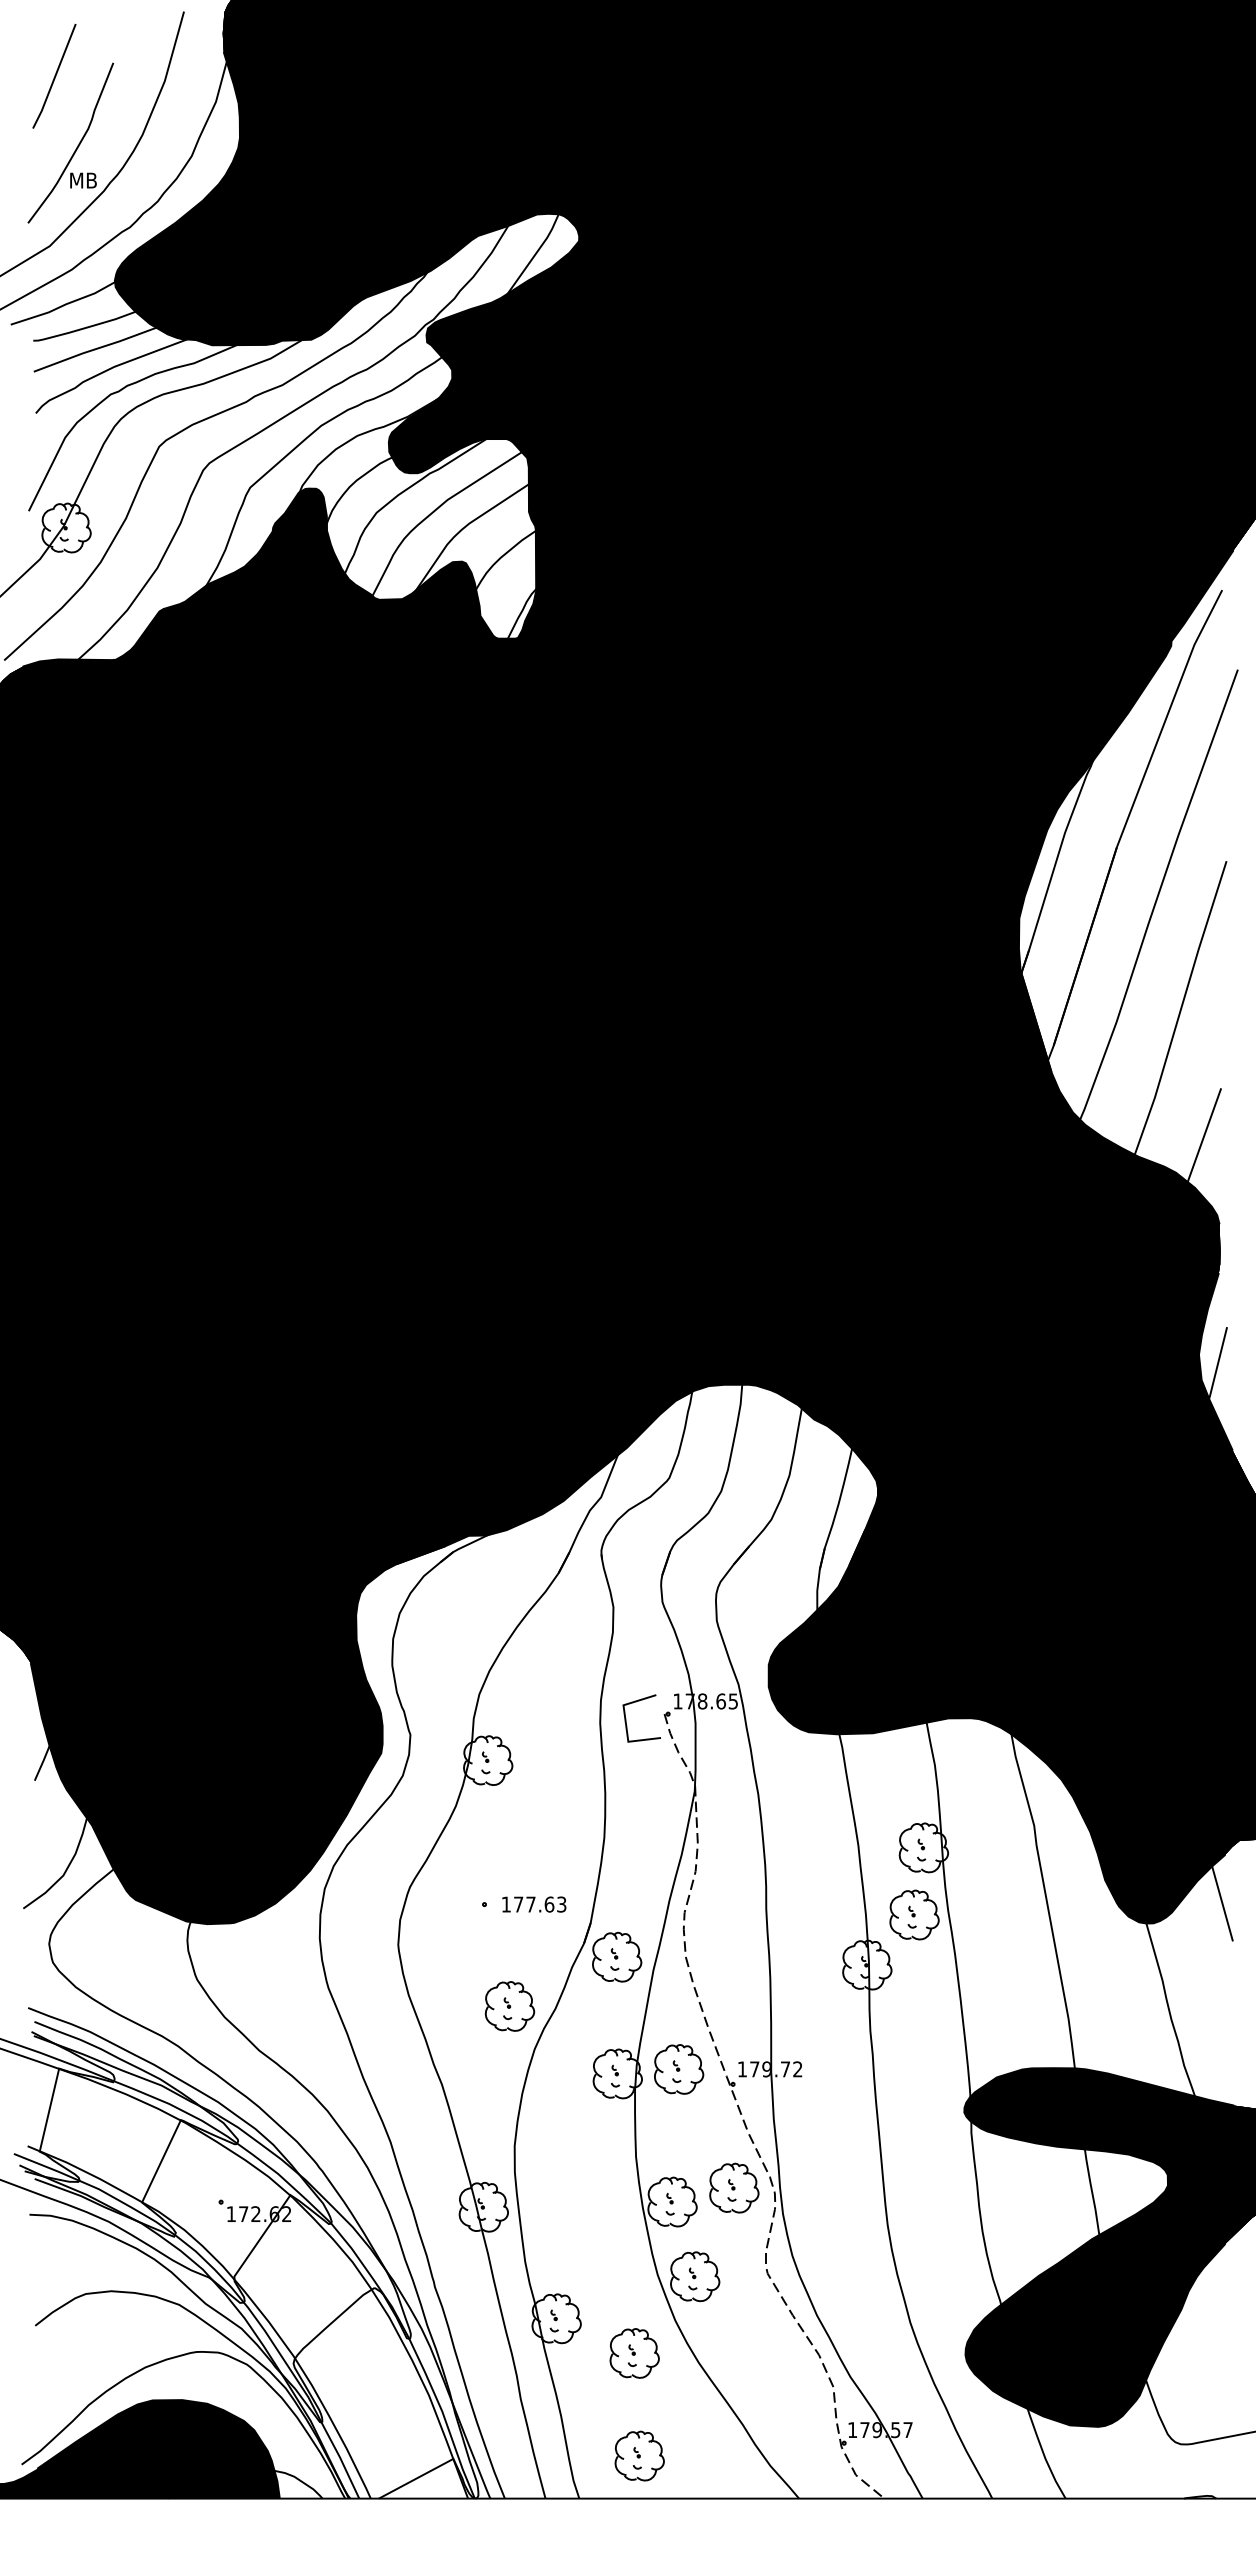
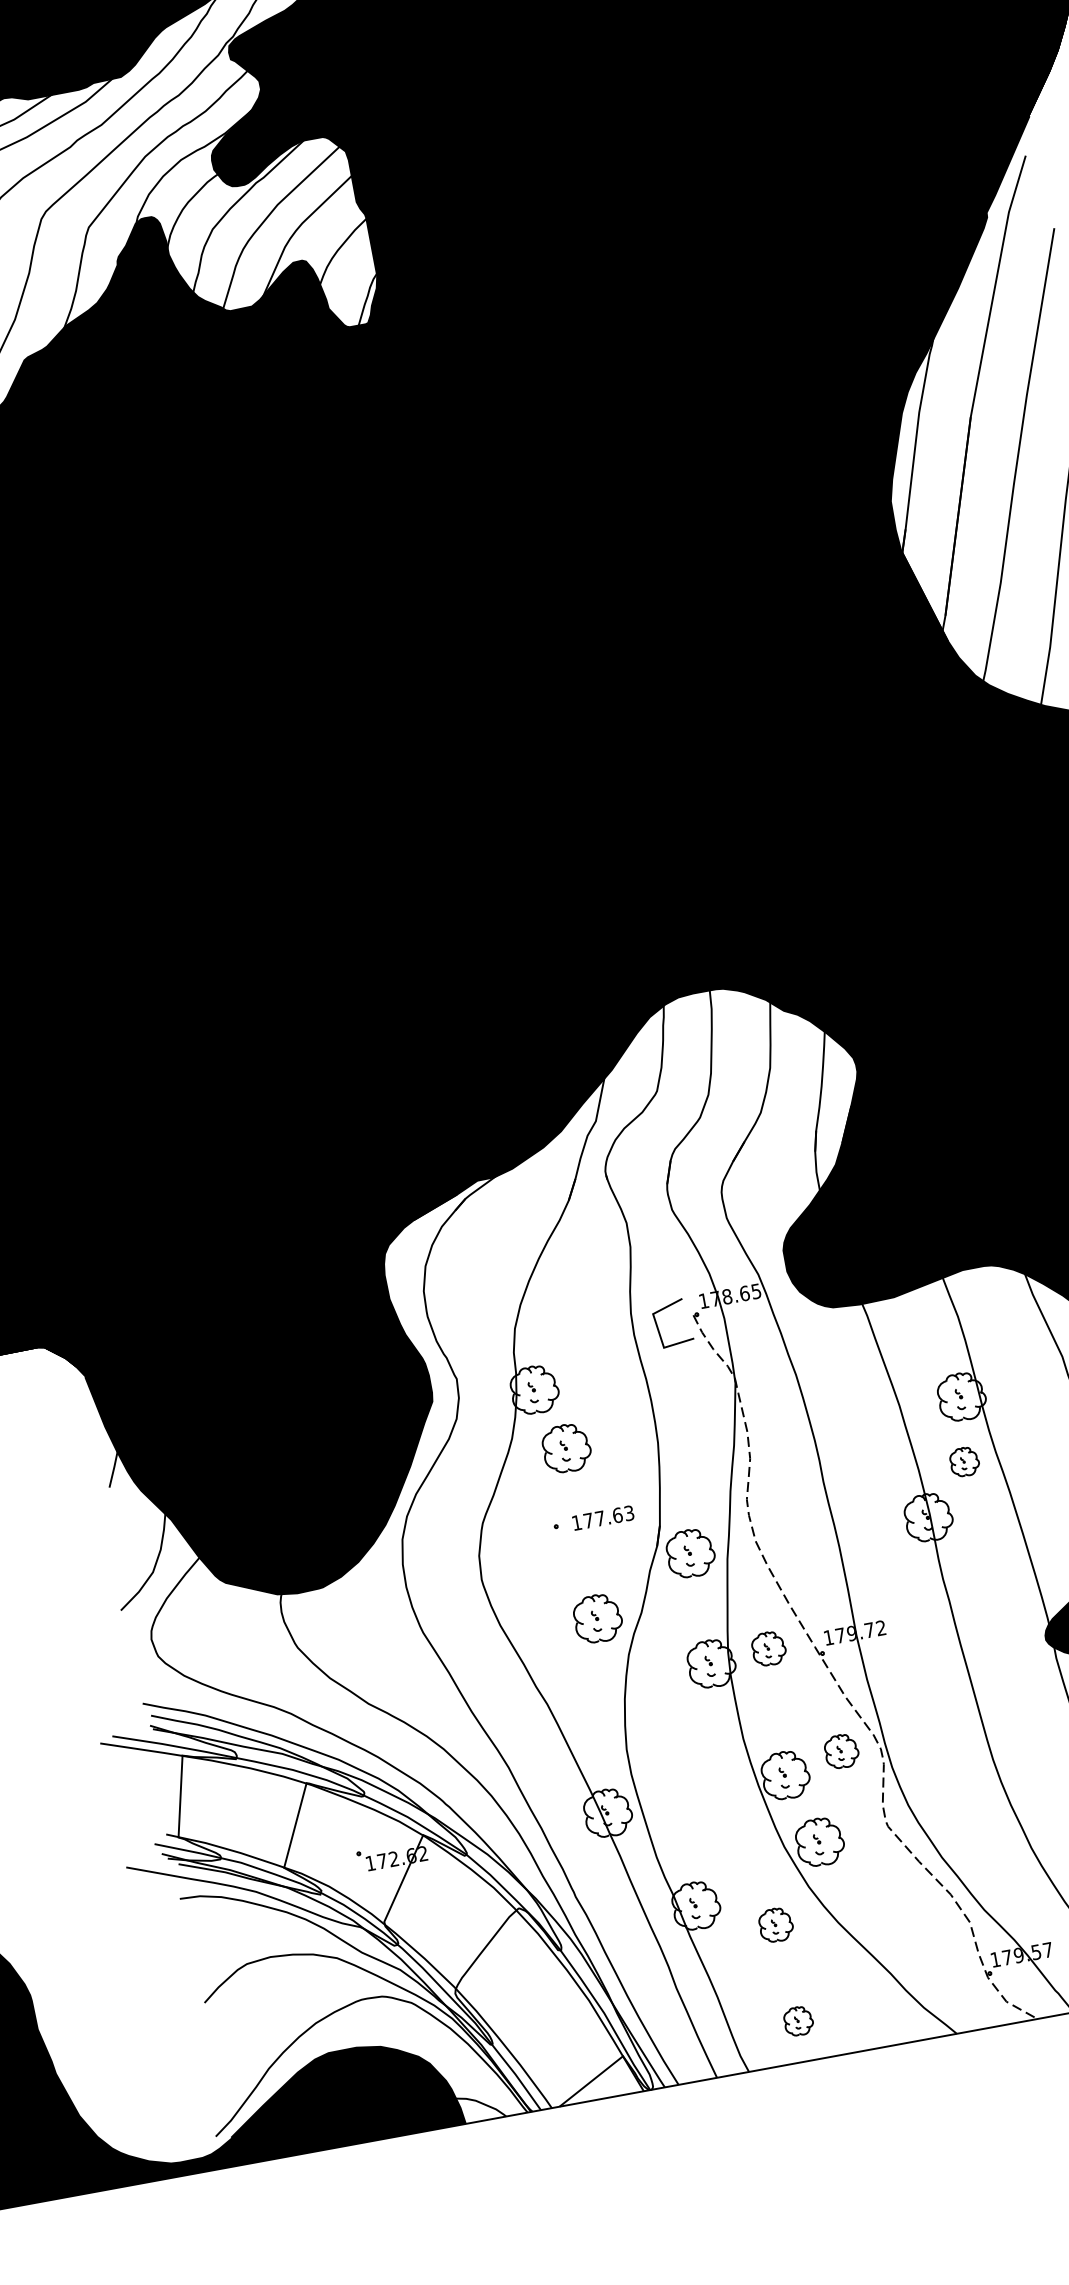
part: (509, 1826) -> (566, 1448), added
part: (914, 1914) -> (964, 1461), size x0.6
part: (679, 2069) -> (769, 1648), size x0.7
part: (734, 2187) -> (841, 1750), size x0.7
part: (634, 2353) -> (776, 1925), size x0.7
part: (639, 2455) -> (798, 2020), size x0.6

